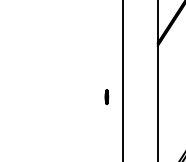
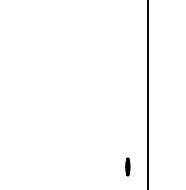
part: (106, 96) -> (127, 166), moved

